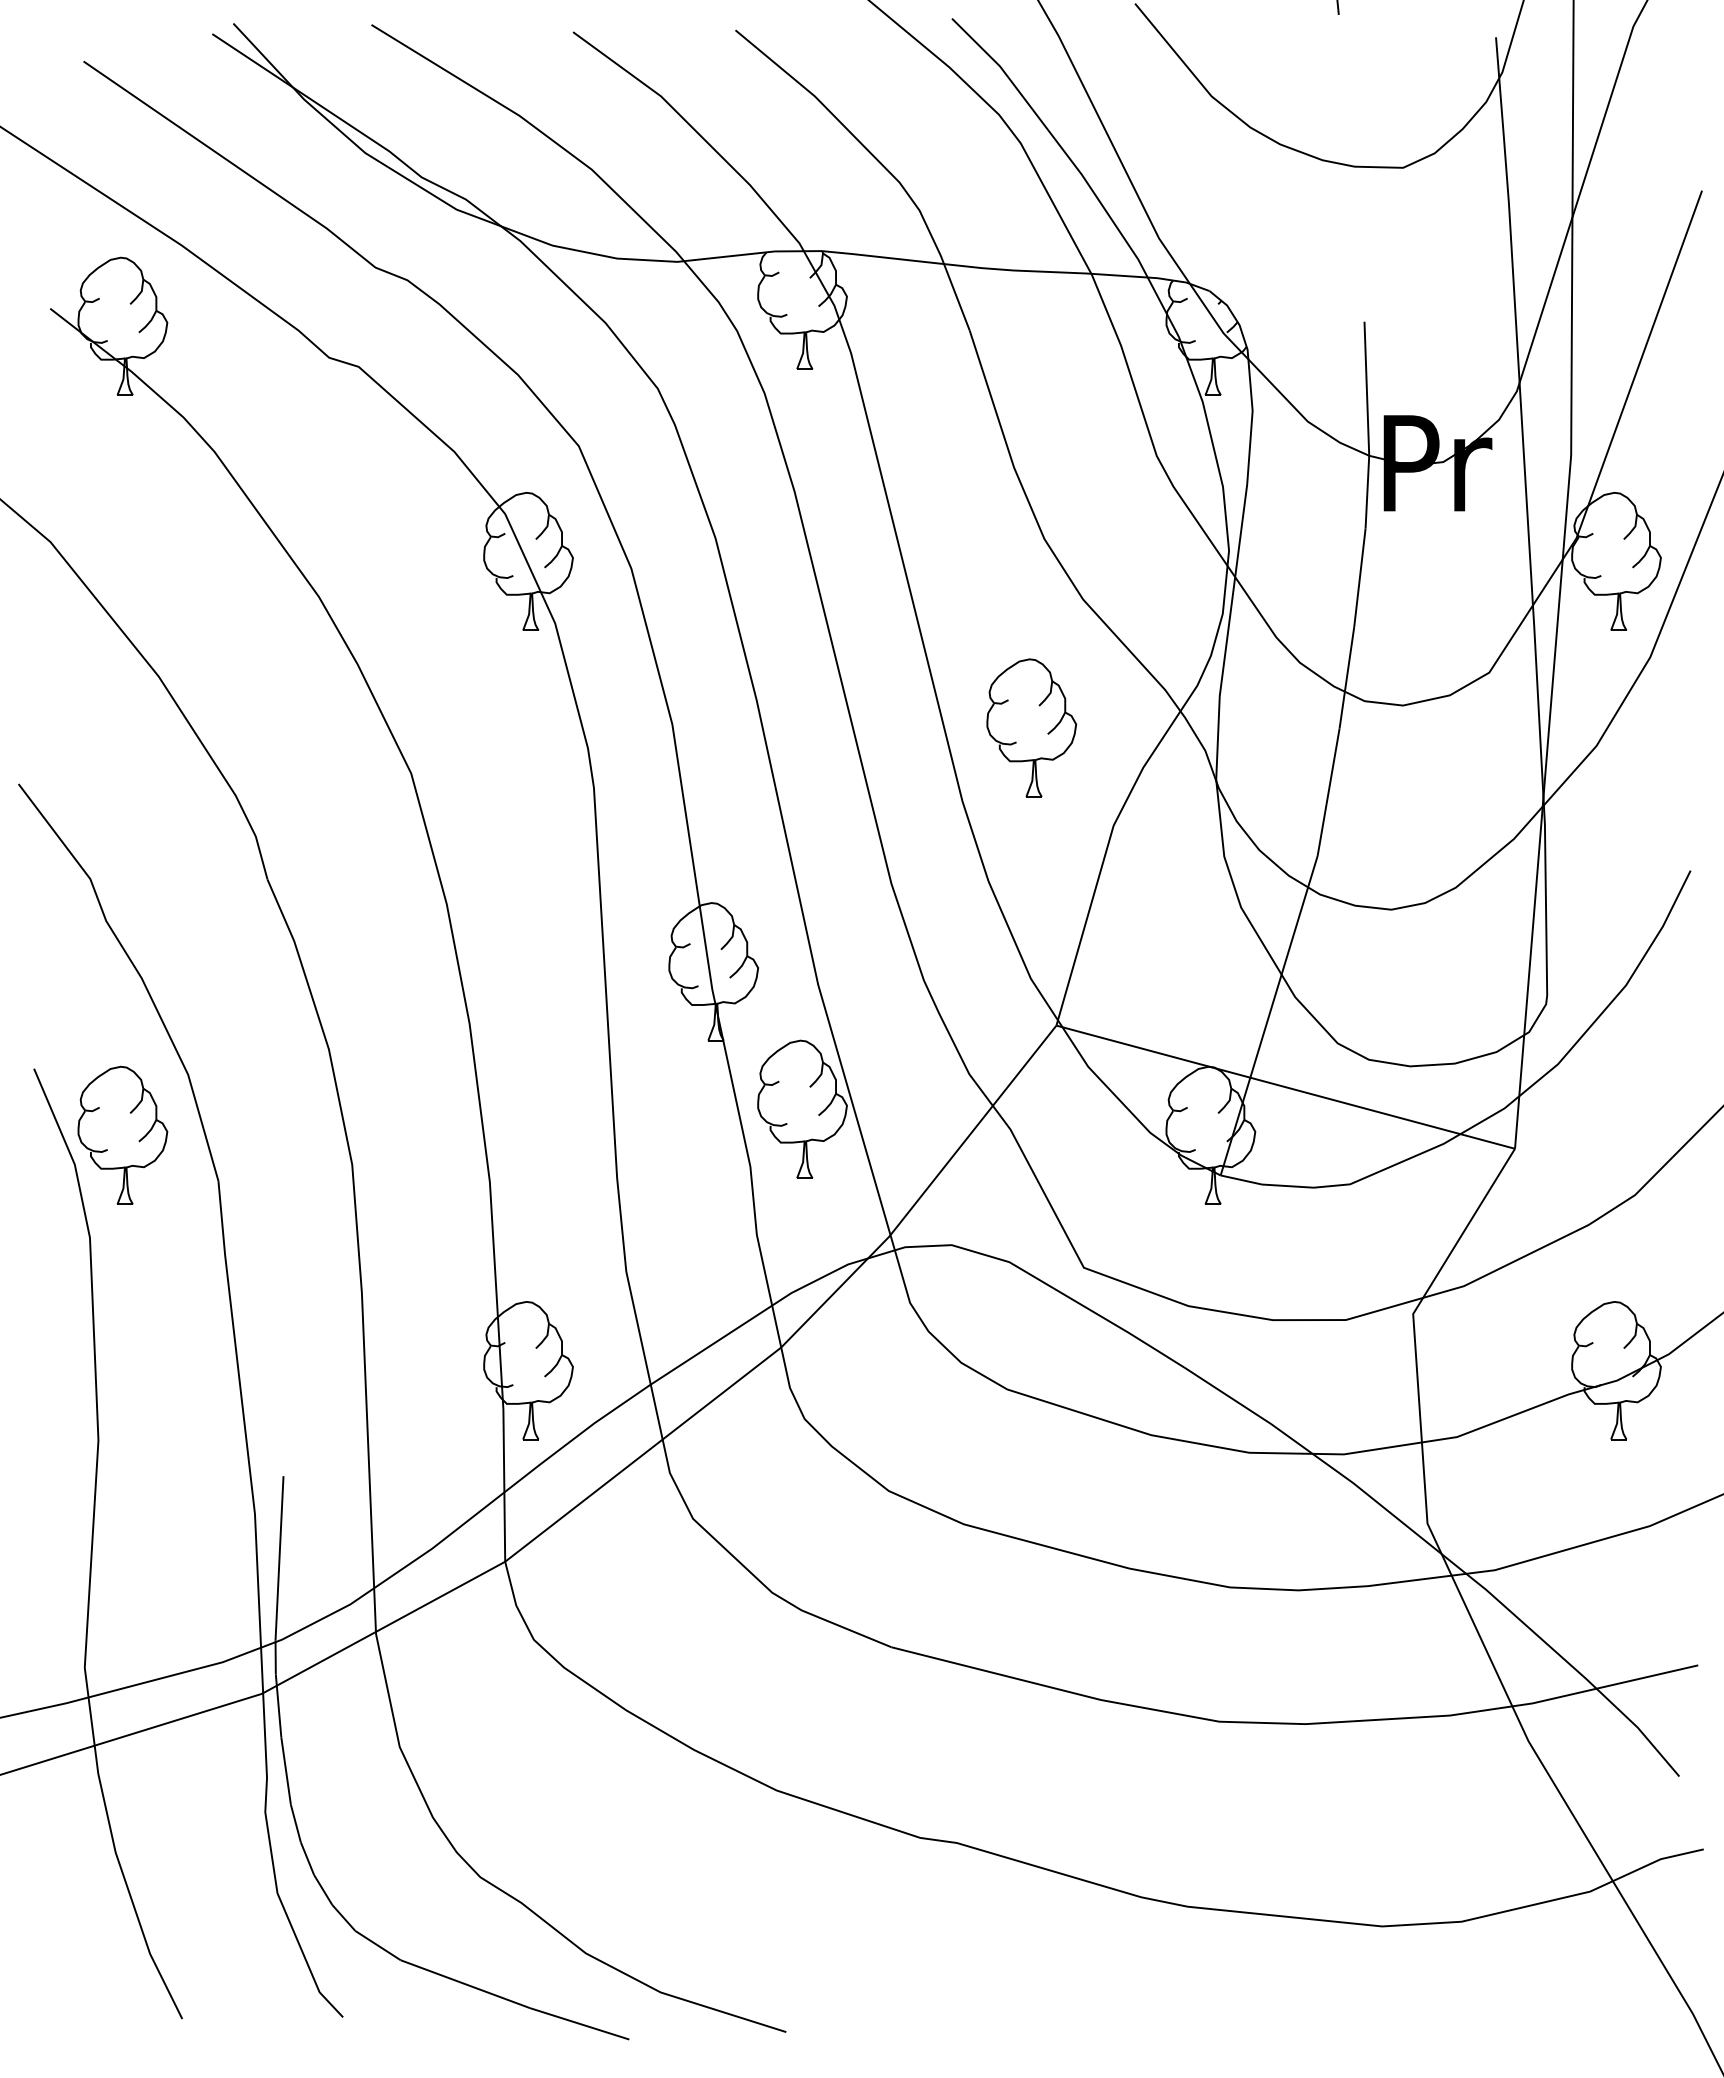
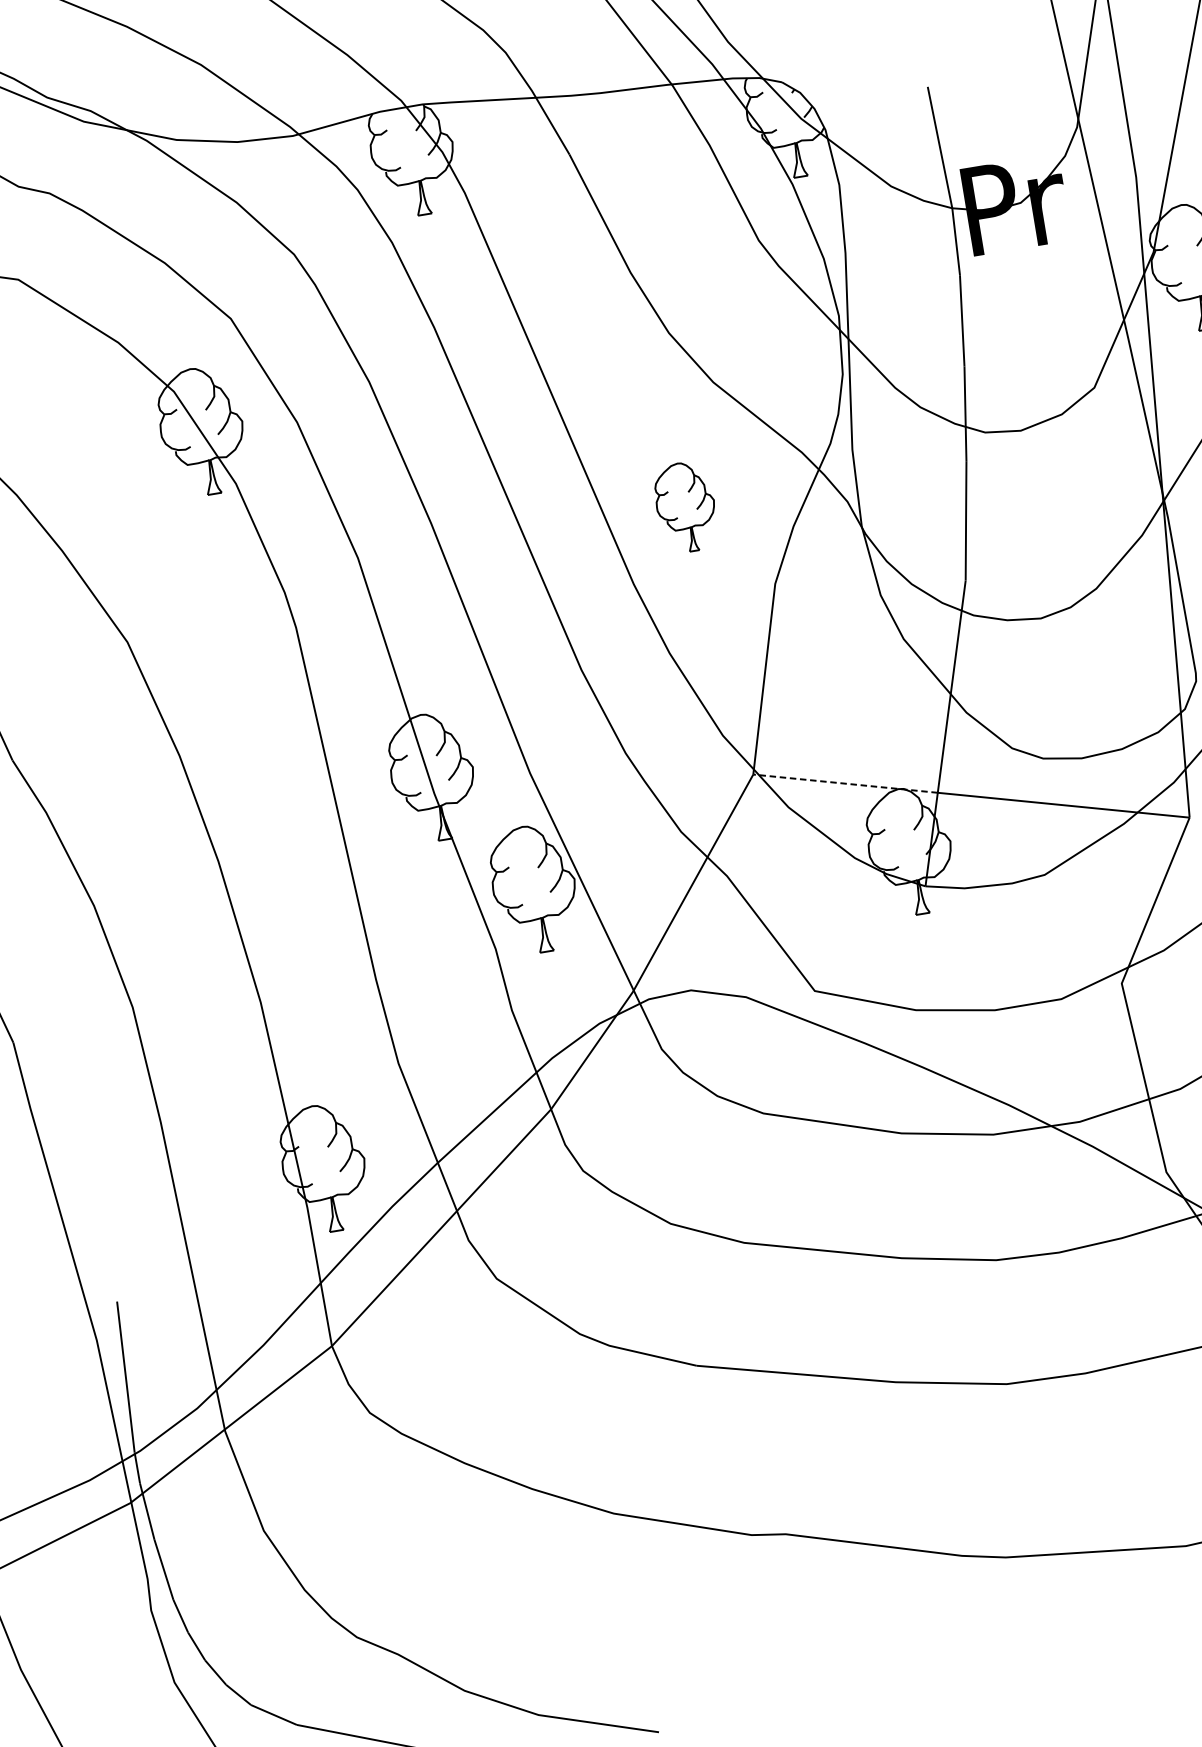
part: (1031, 727) -> (685, 506), size x0.7
line: (1152, 1051) -> (844, 783), solid -> dashed

